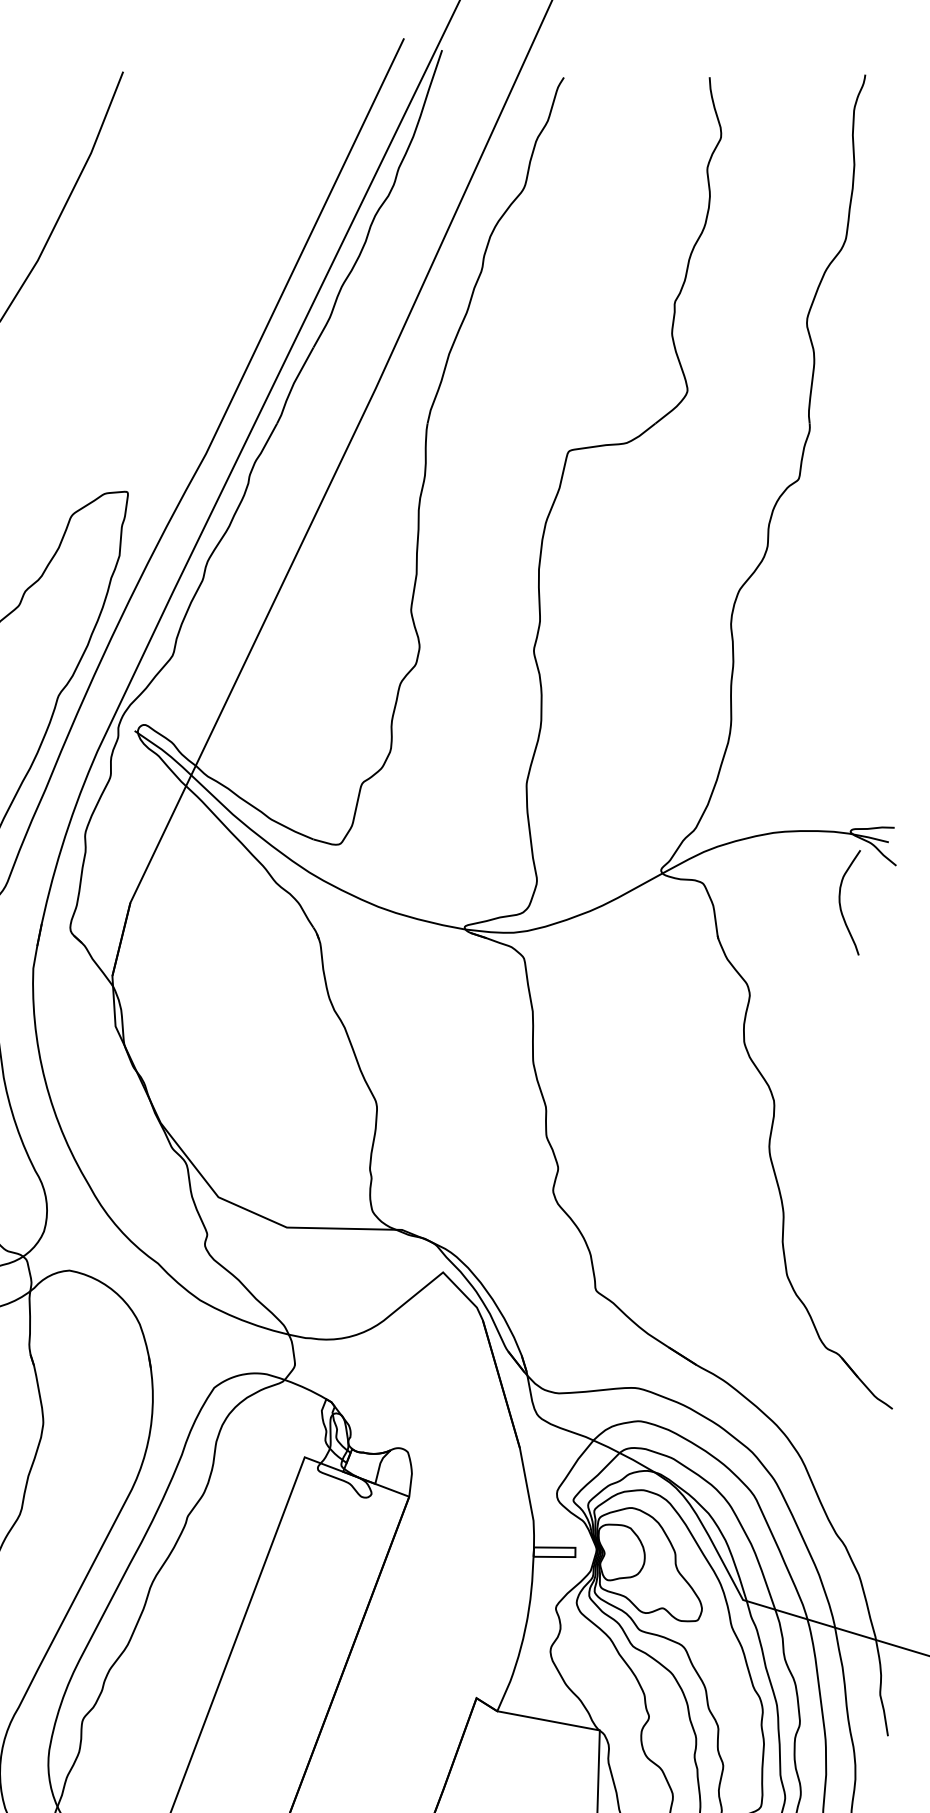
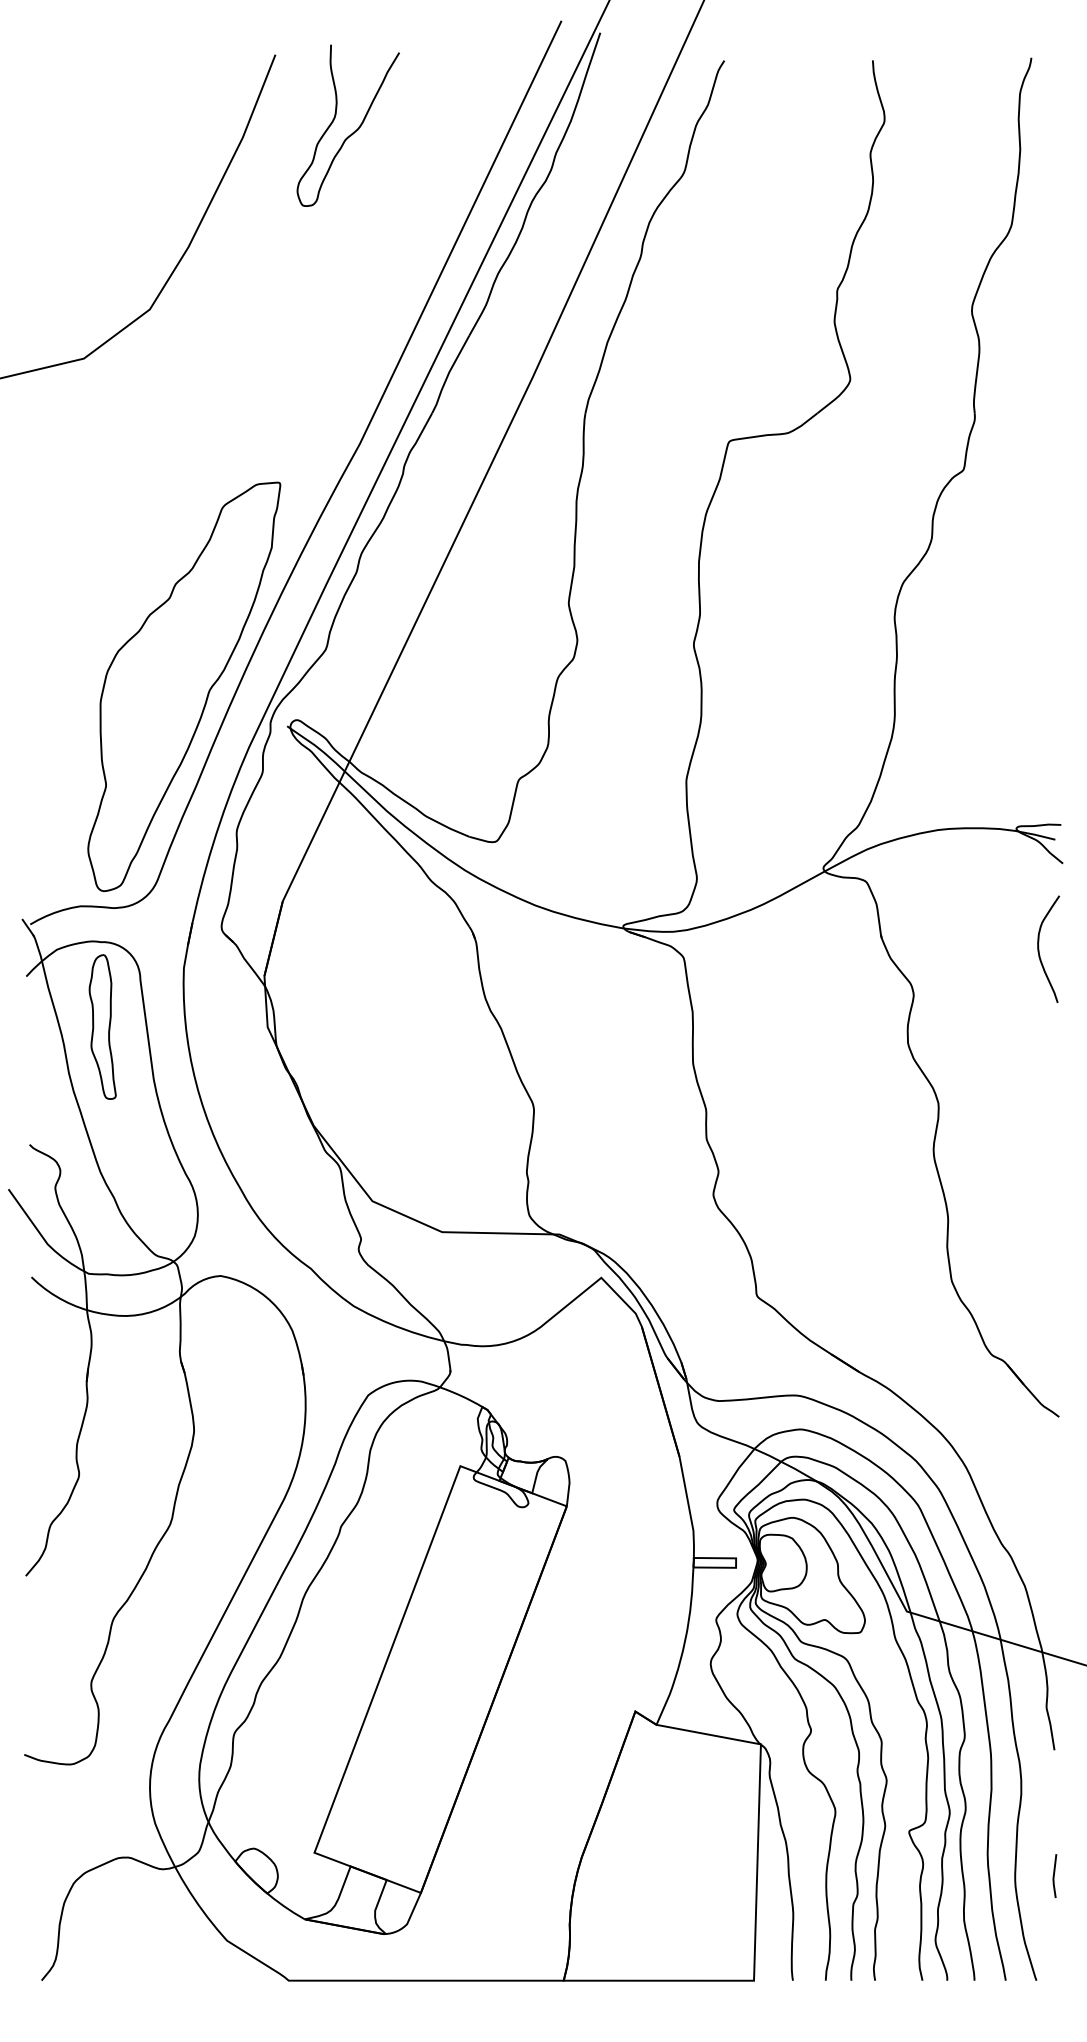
curve: (198, 148) -> (352, 132), added
curve: (840, 901) -> (1039, 948), moved

